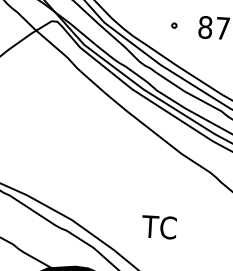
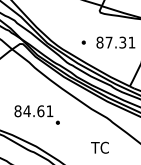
part: (75, 158) -> (36, 114), added
text: (158, 226) -> (99, 147), moved

